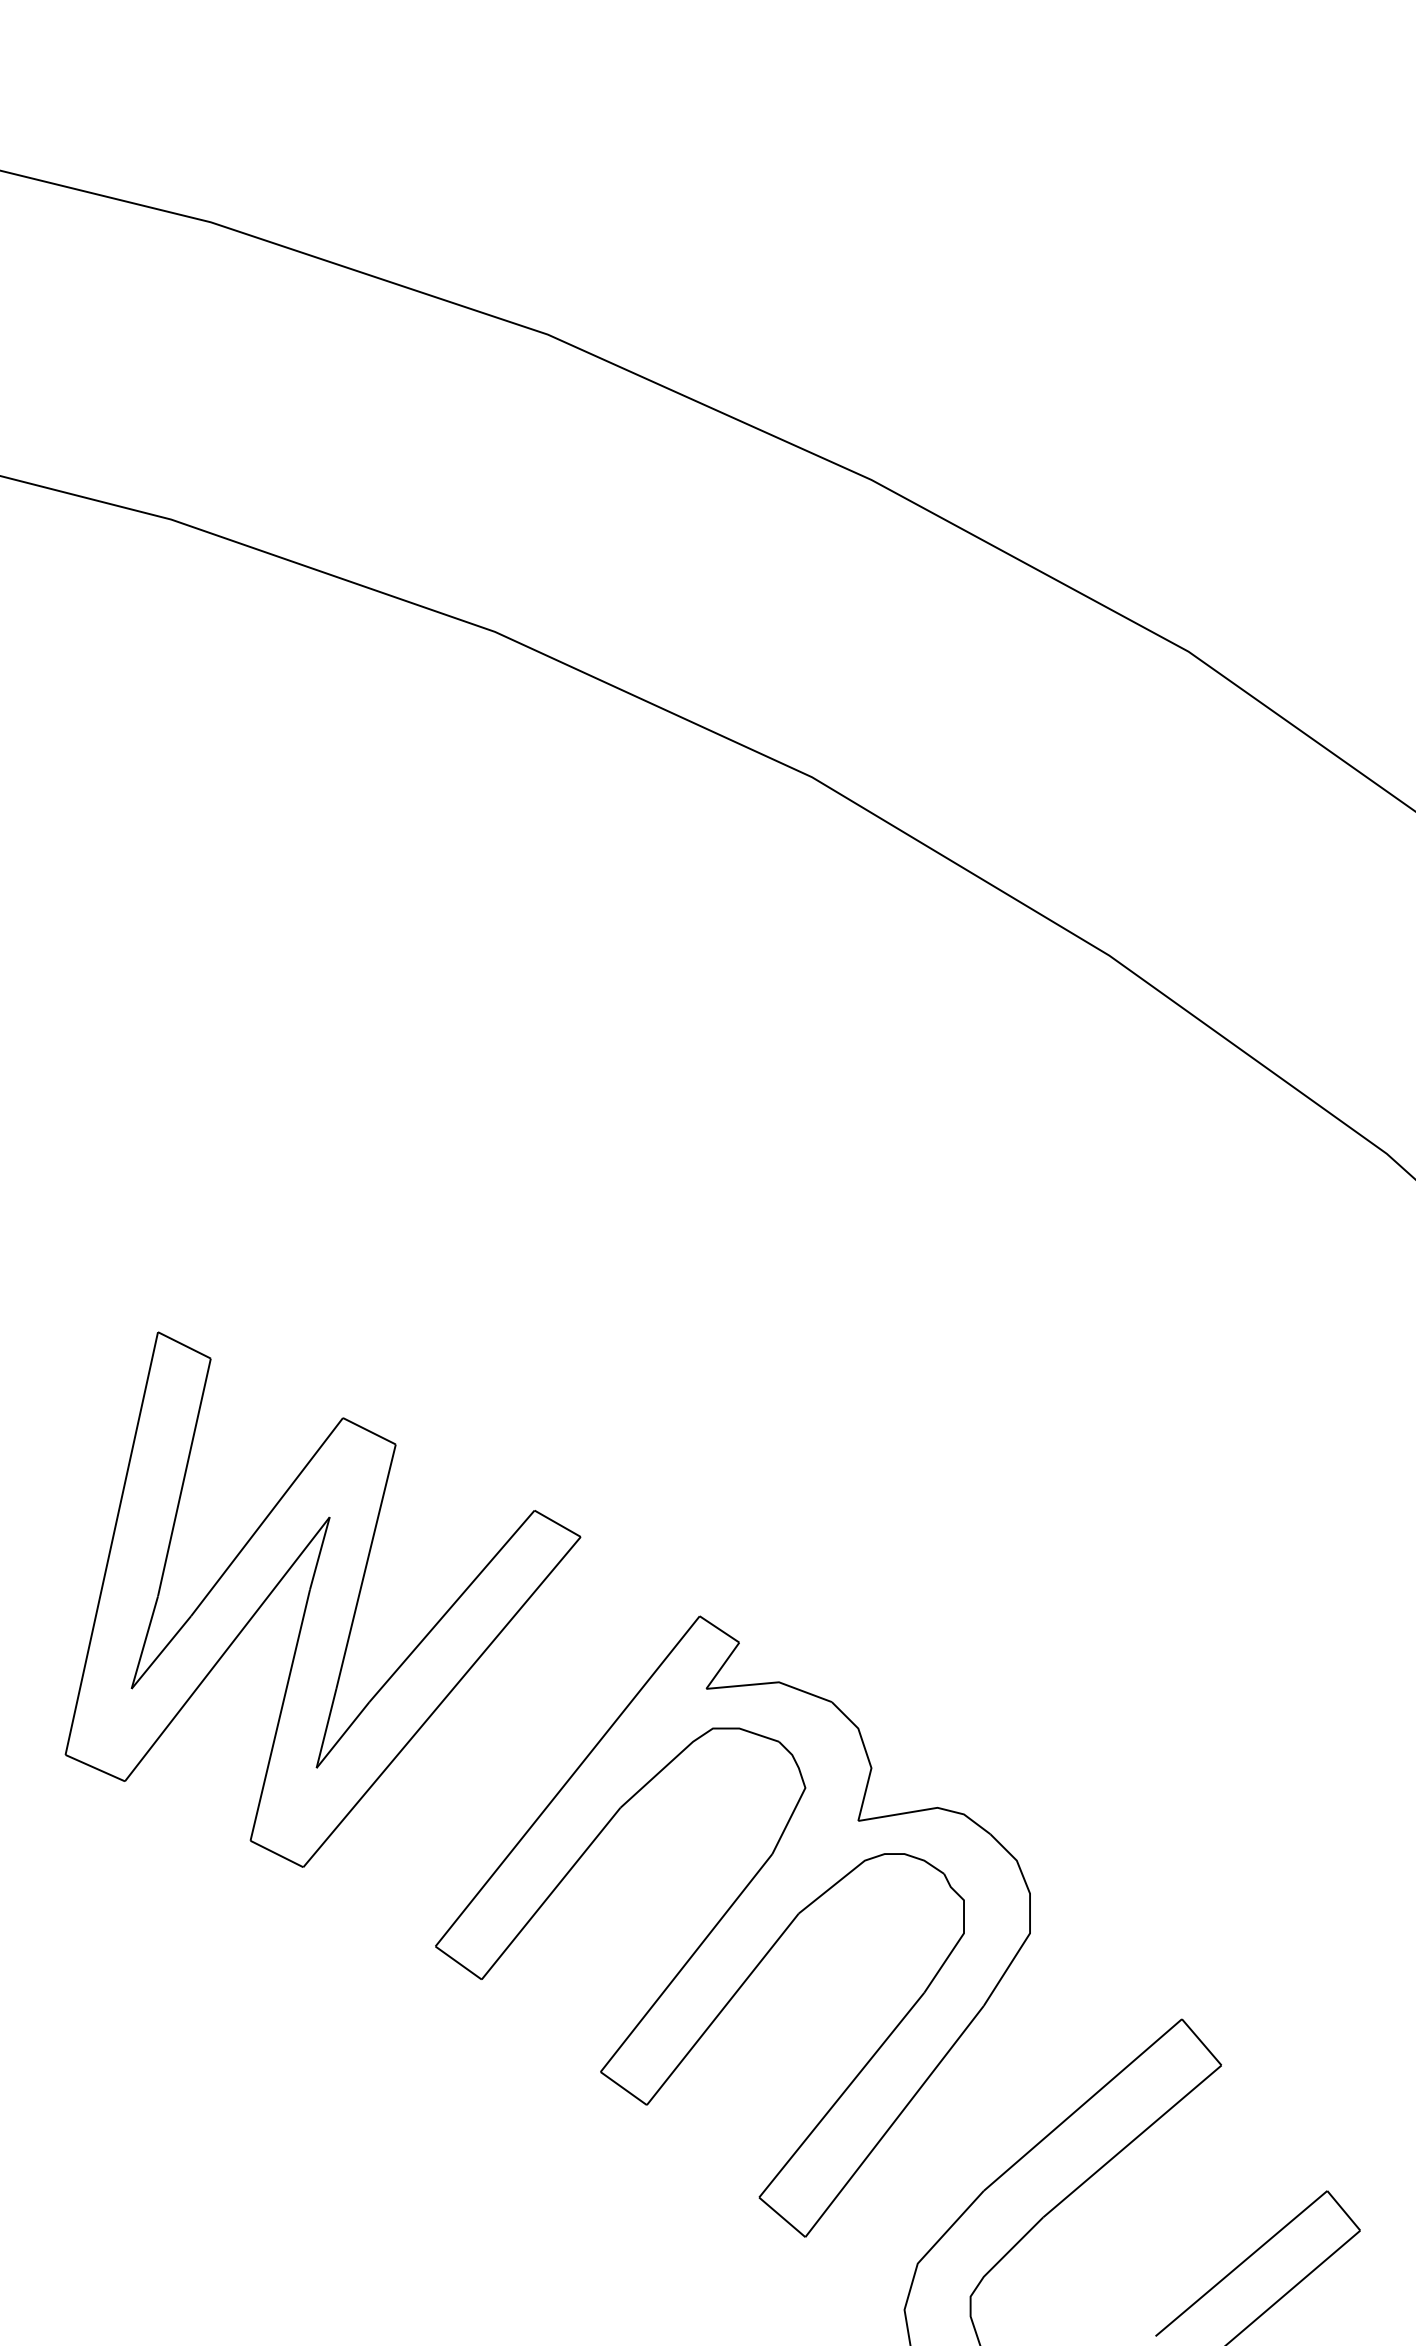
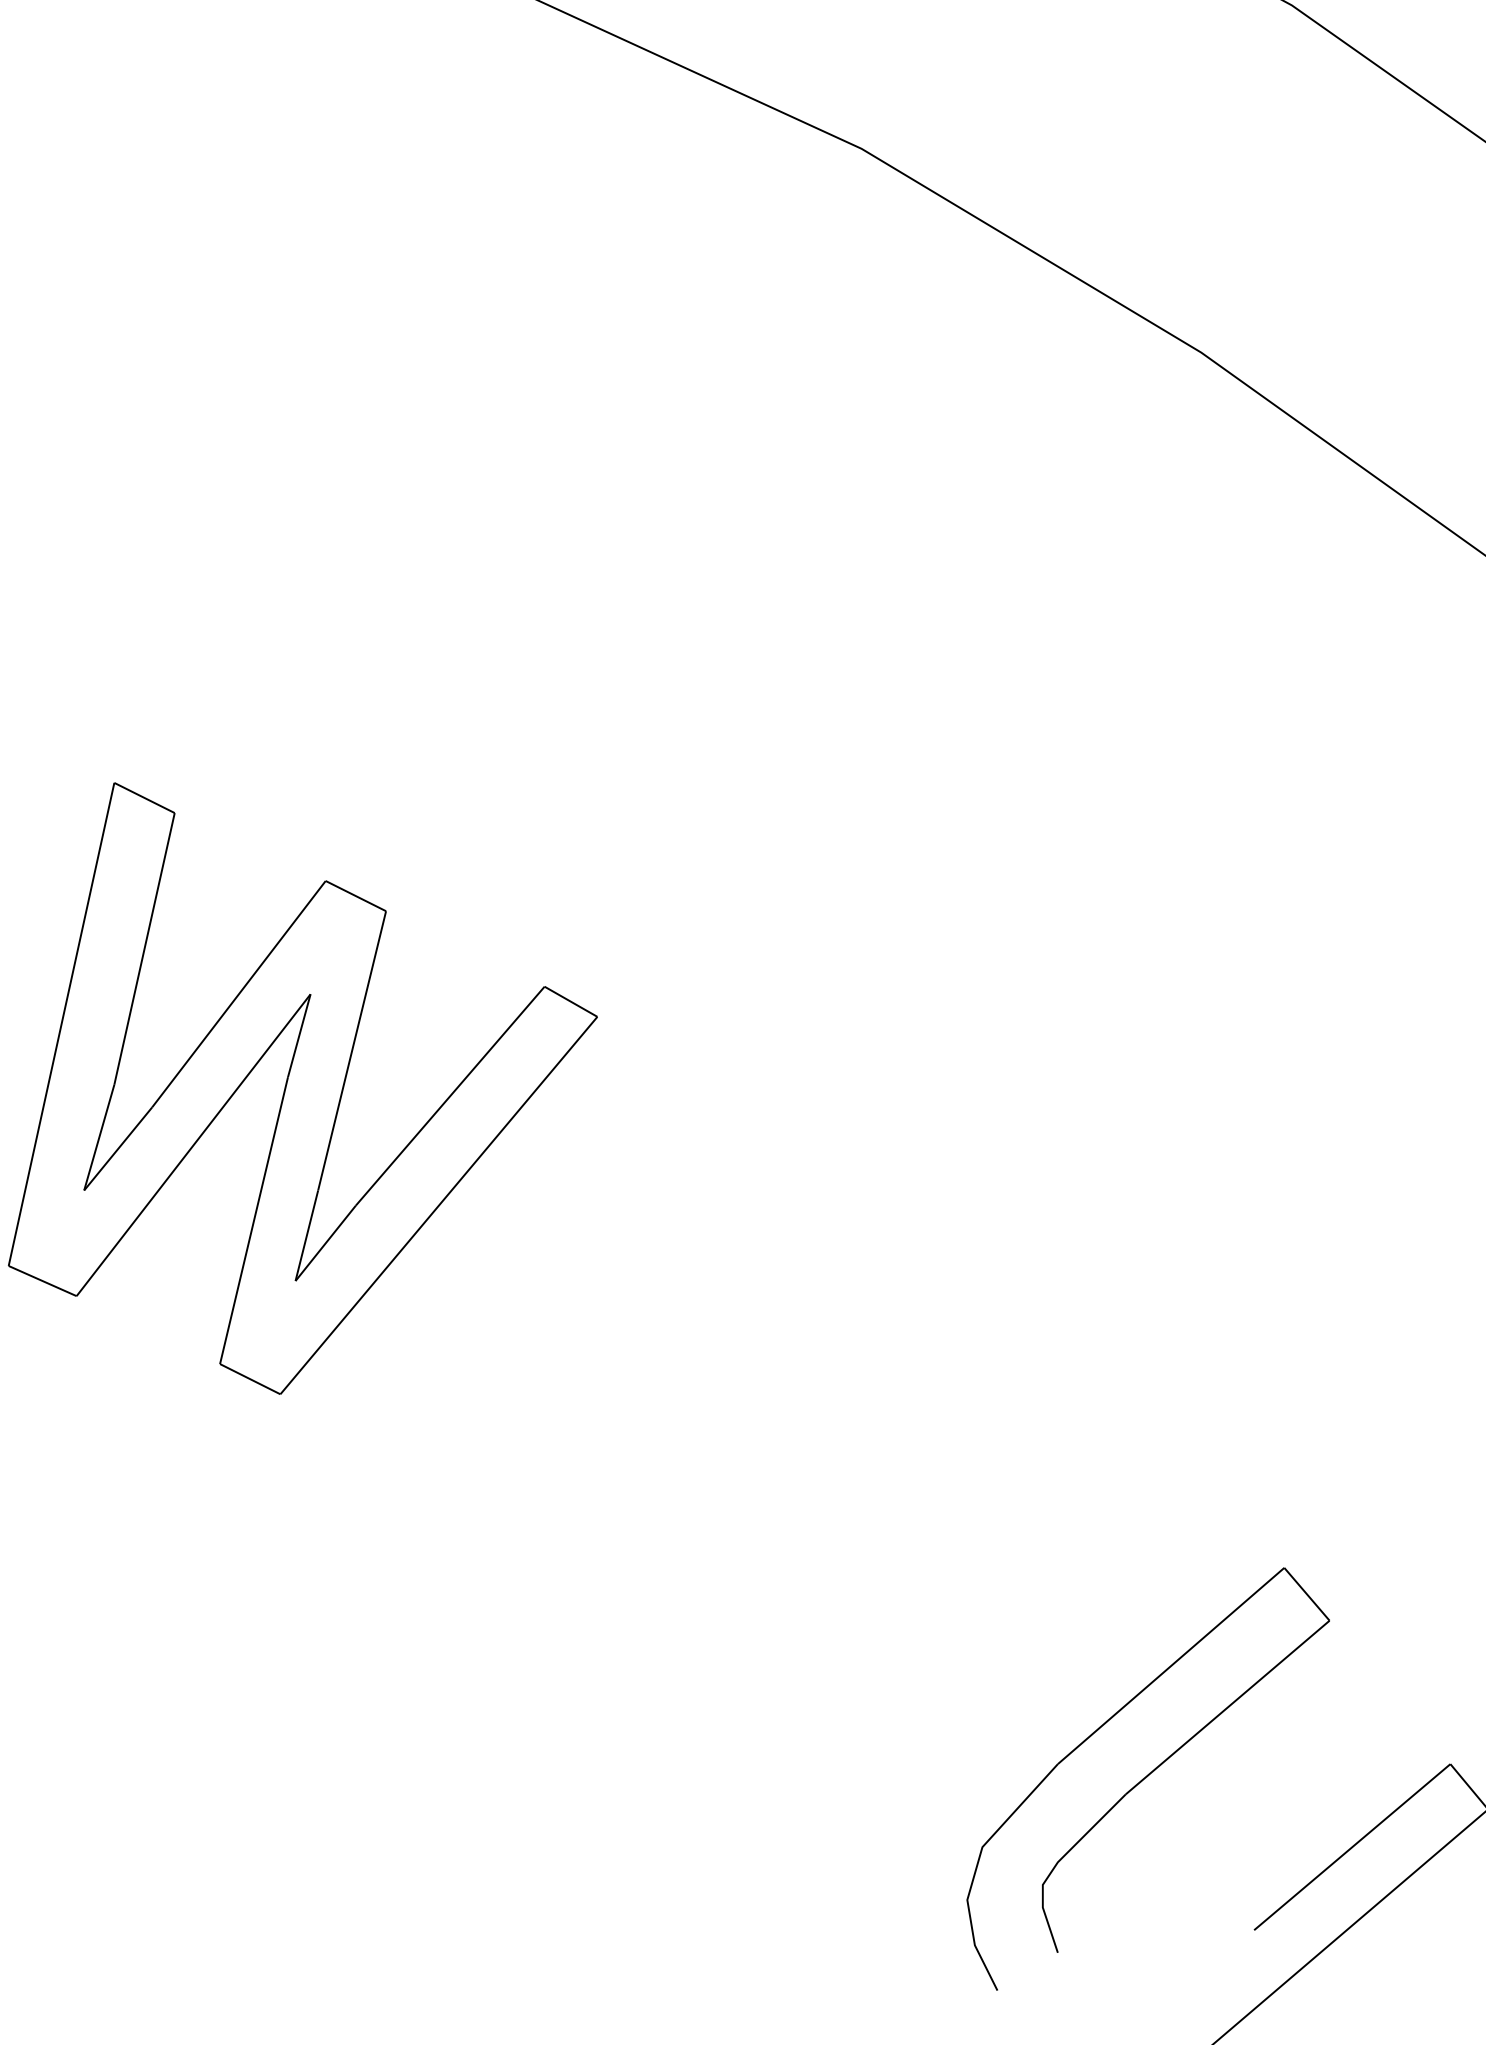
part: (732, 1926) -> (770, 1461), removed

